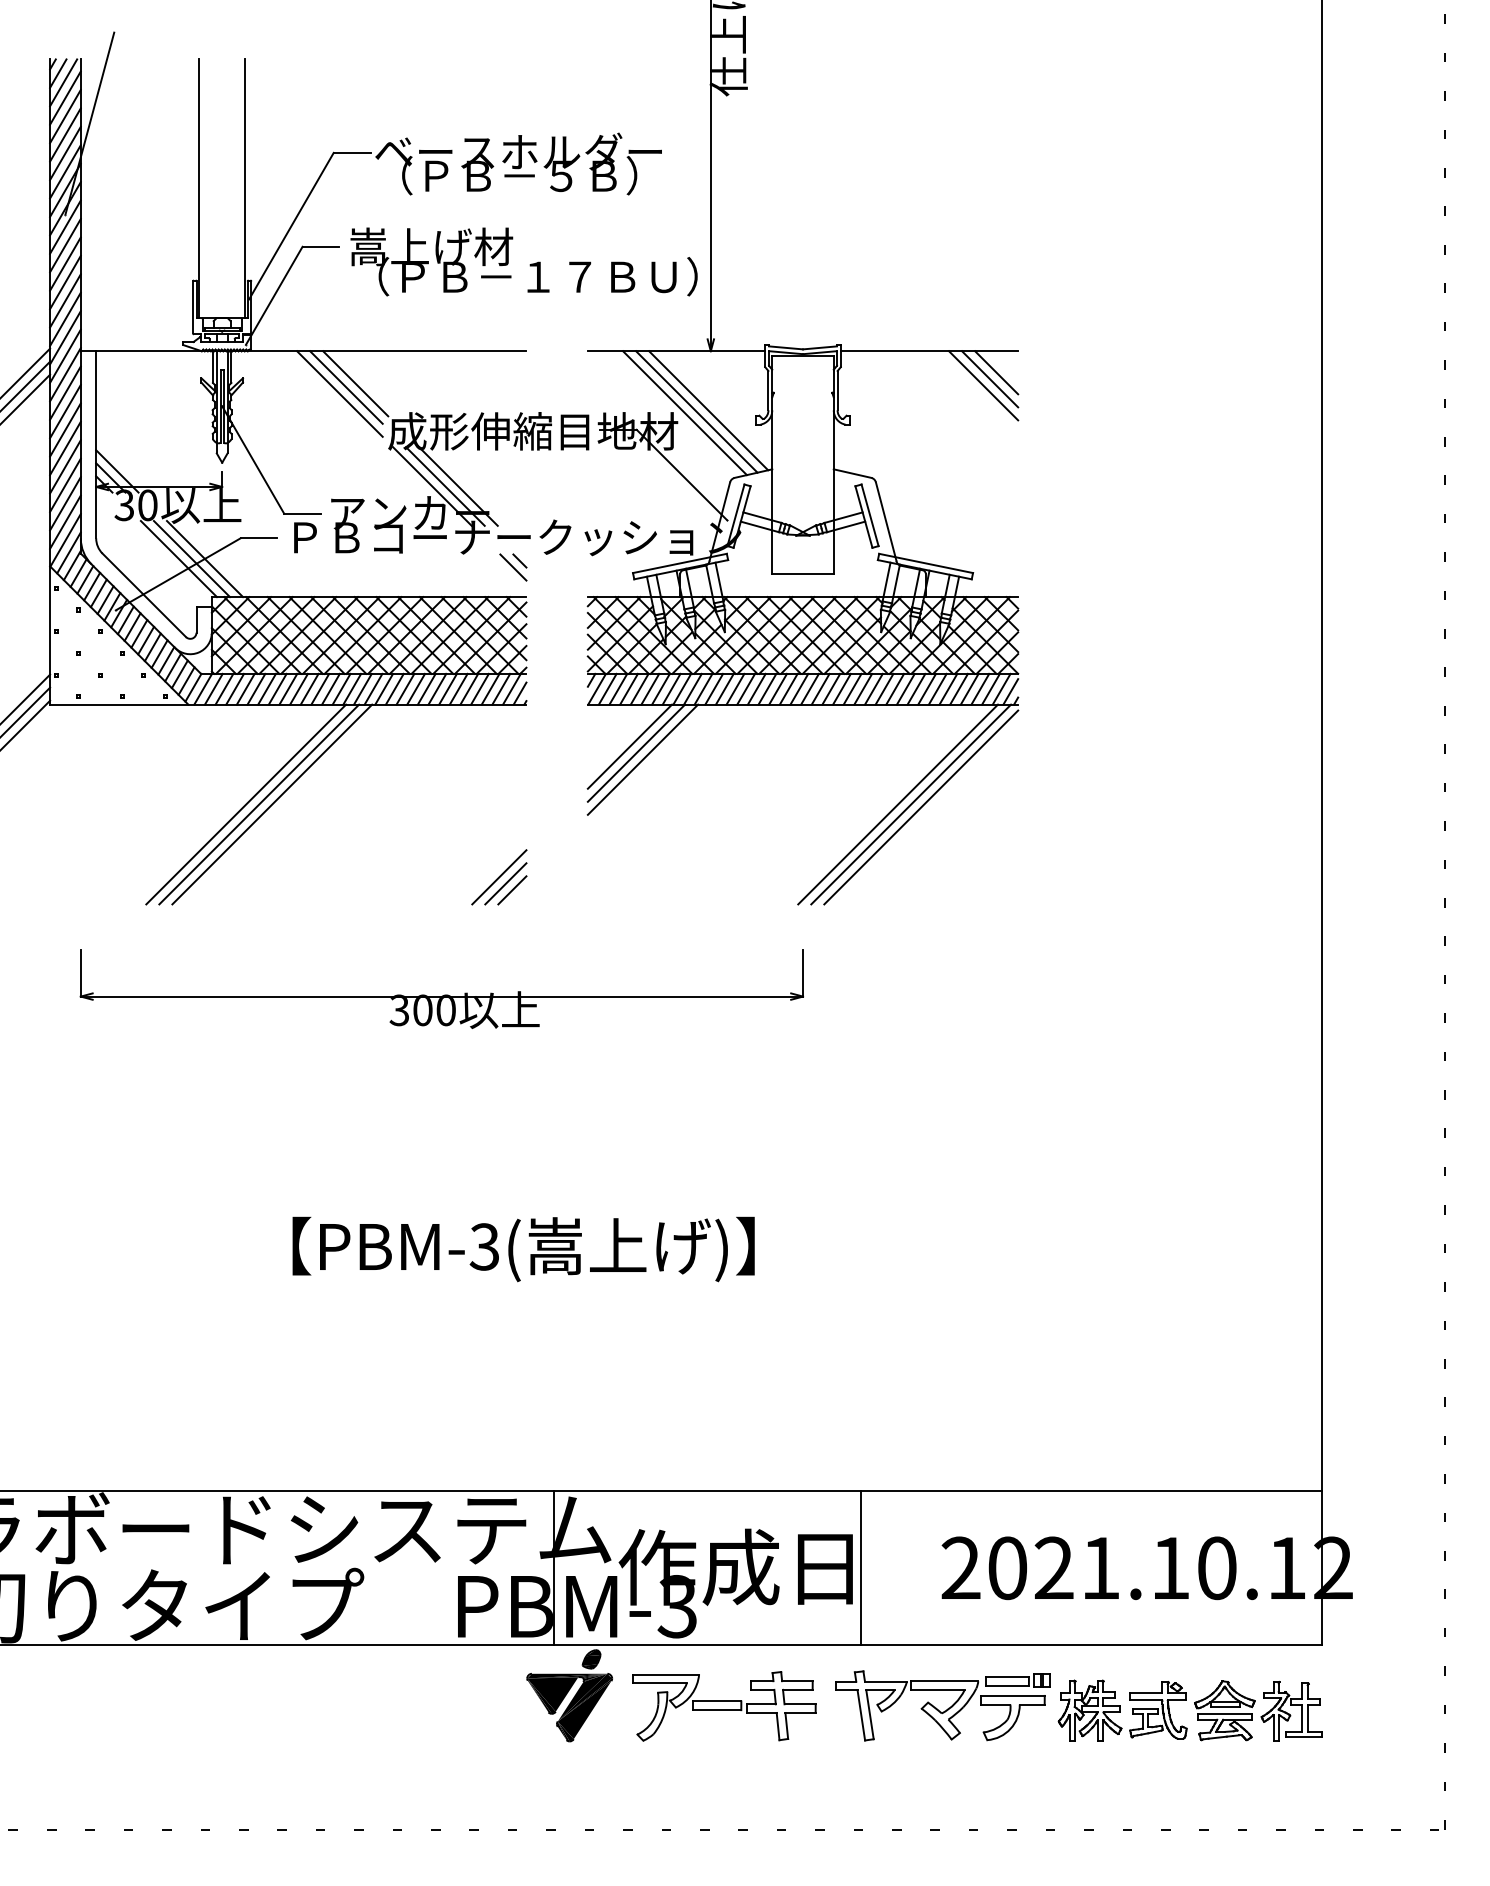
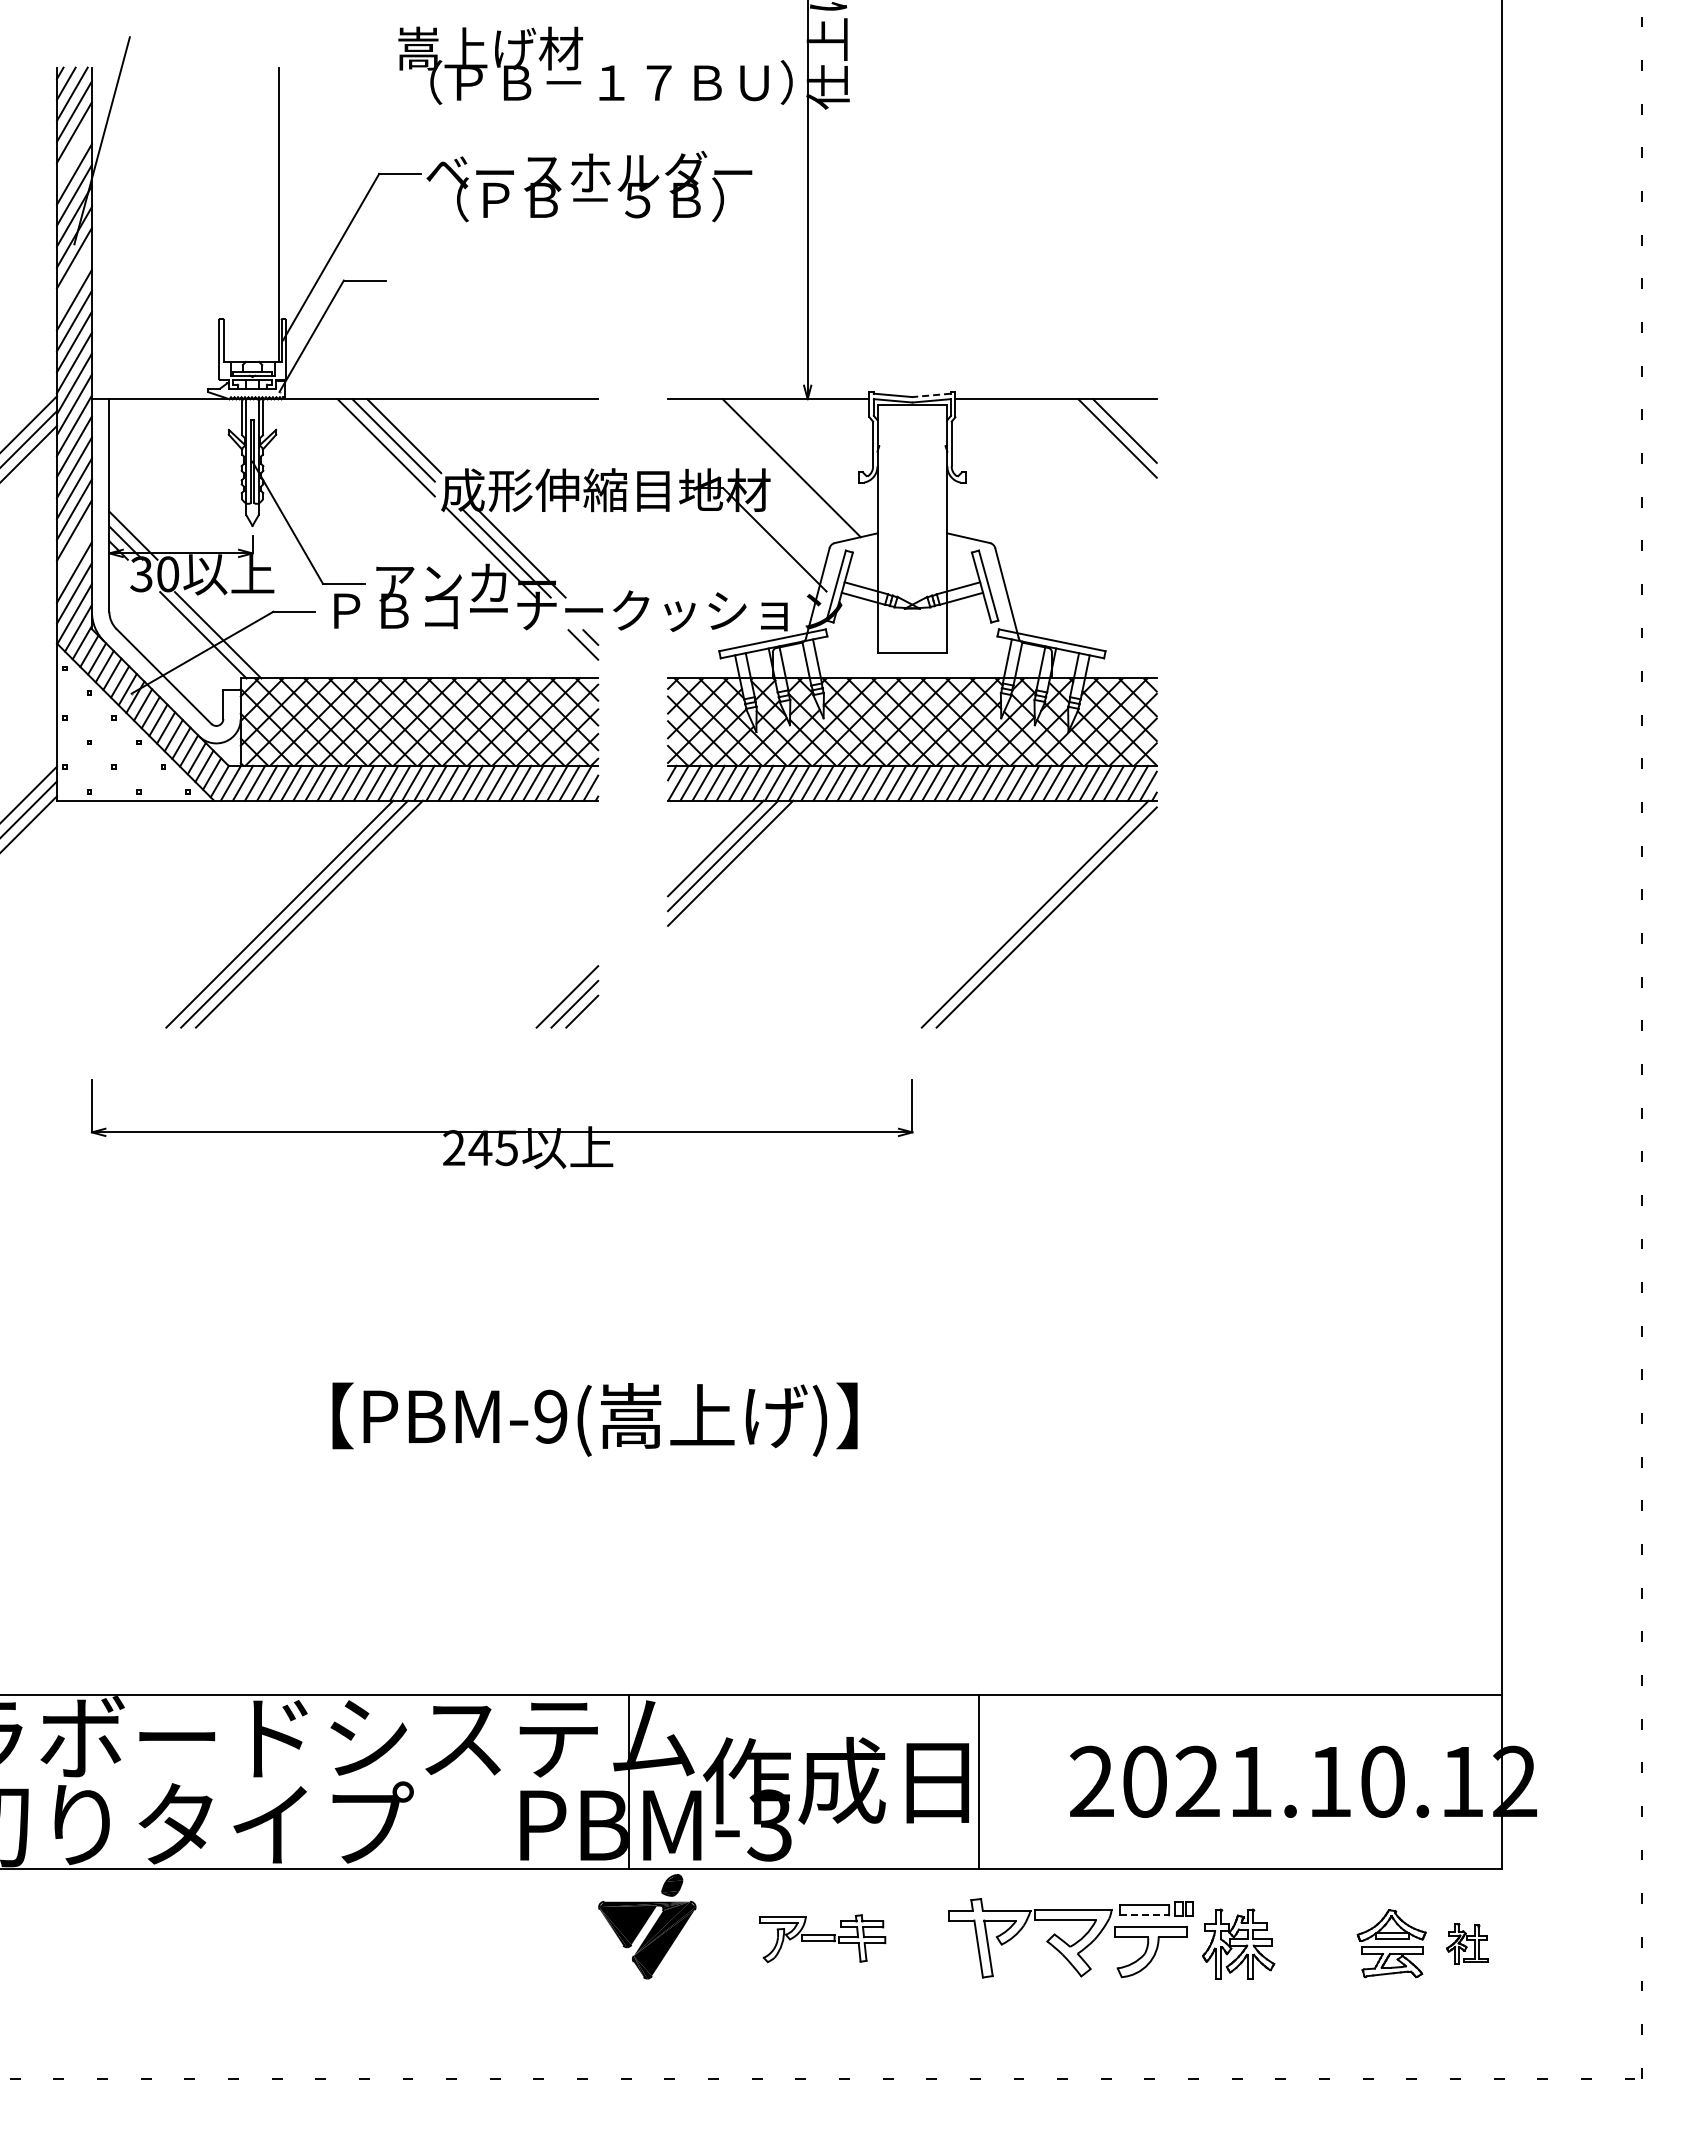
line: (65, 134) -> (74, 153), removed
line: (199, 188) -> (226, 214), removed
line: (65, 245) -> (74, 278), removed
text: (524, 261) -> (595, 65), moved
line: (819, 347) -> (931, 395), solid -> dashed
line: (995, 372) -> (1131, 423), removed
line: (708, 410) -> (804, 466), removed
line: (684, 413) -> (777, 469), removed
line: (65, 485) -> (74, 551), removed
line: (204, 559) -> (232, 635), removed
line: (898, 803) -> (1020, 913), removed
text: (421, 1010) -> (479, 1148), 300 -> 245
text: (484, 1246) -> (550, 1416), PBM-3( -> PBM-9(
line: (1008, 1685) -> (1145, 1915), solid -> dashed
part: (723, 1706) -> (822, 1938), size x0.6
part: (1158, 1710) -> (1316, 1943), removed
part: (1291, 1711) -> (1467, 1944), size x0.6

